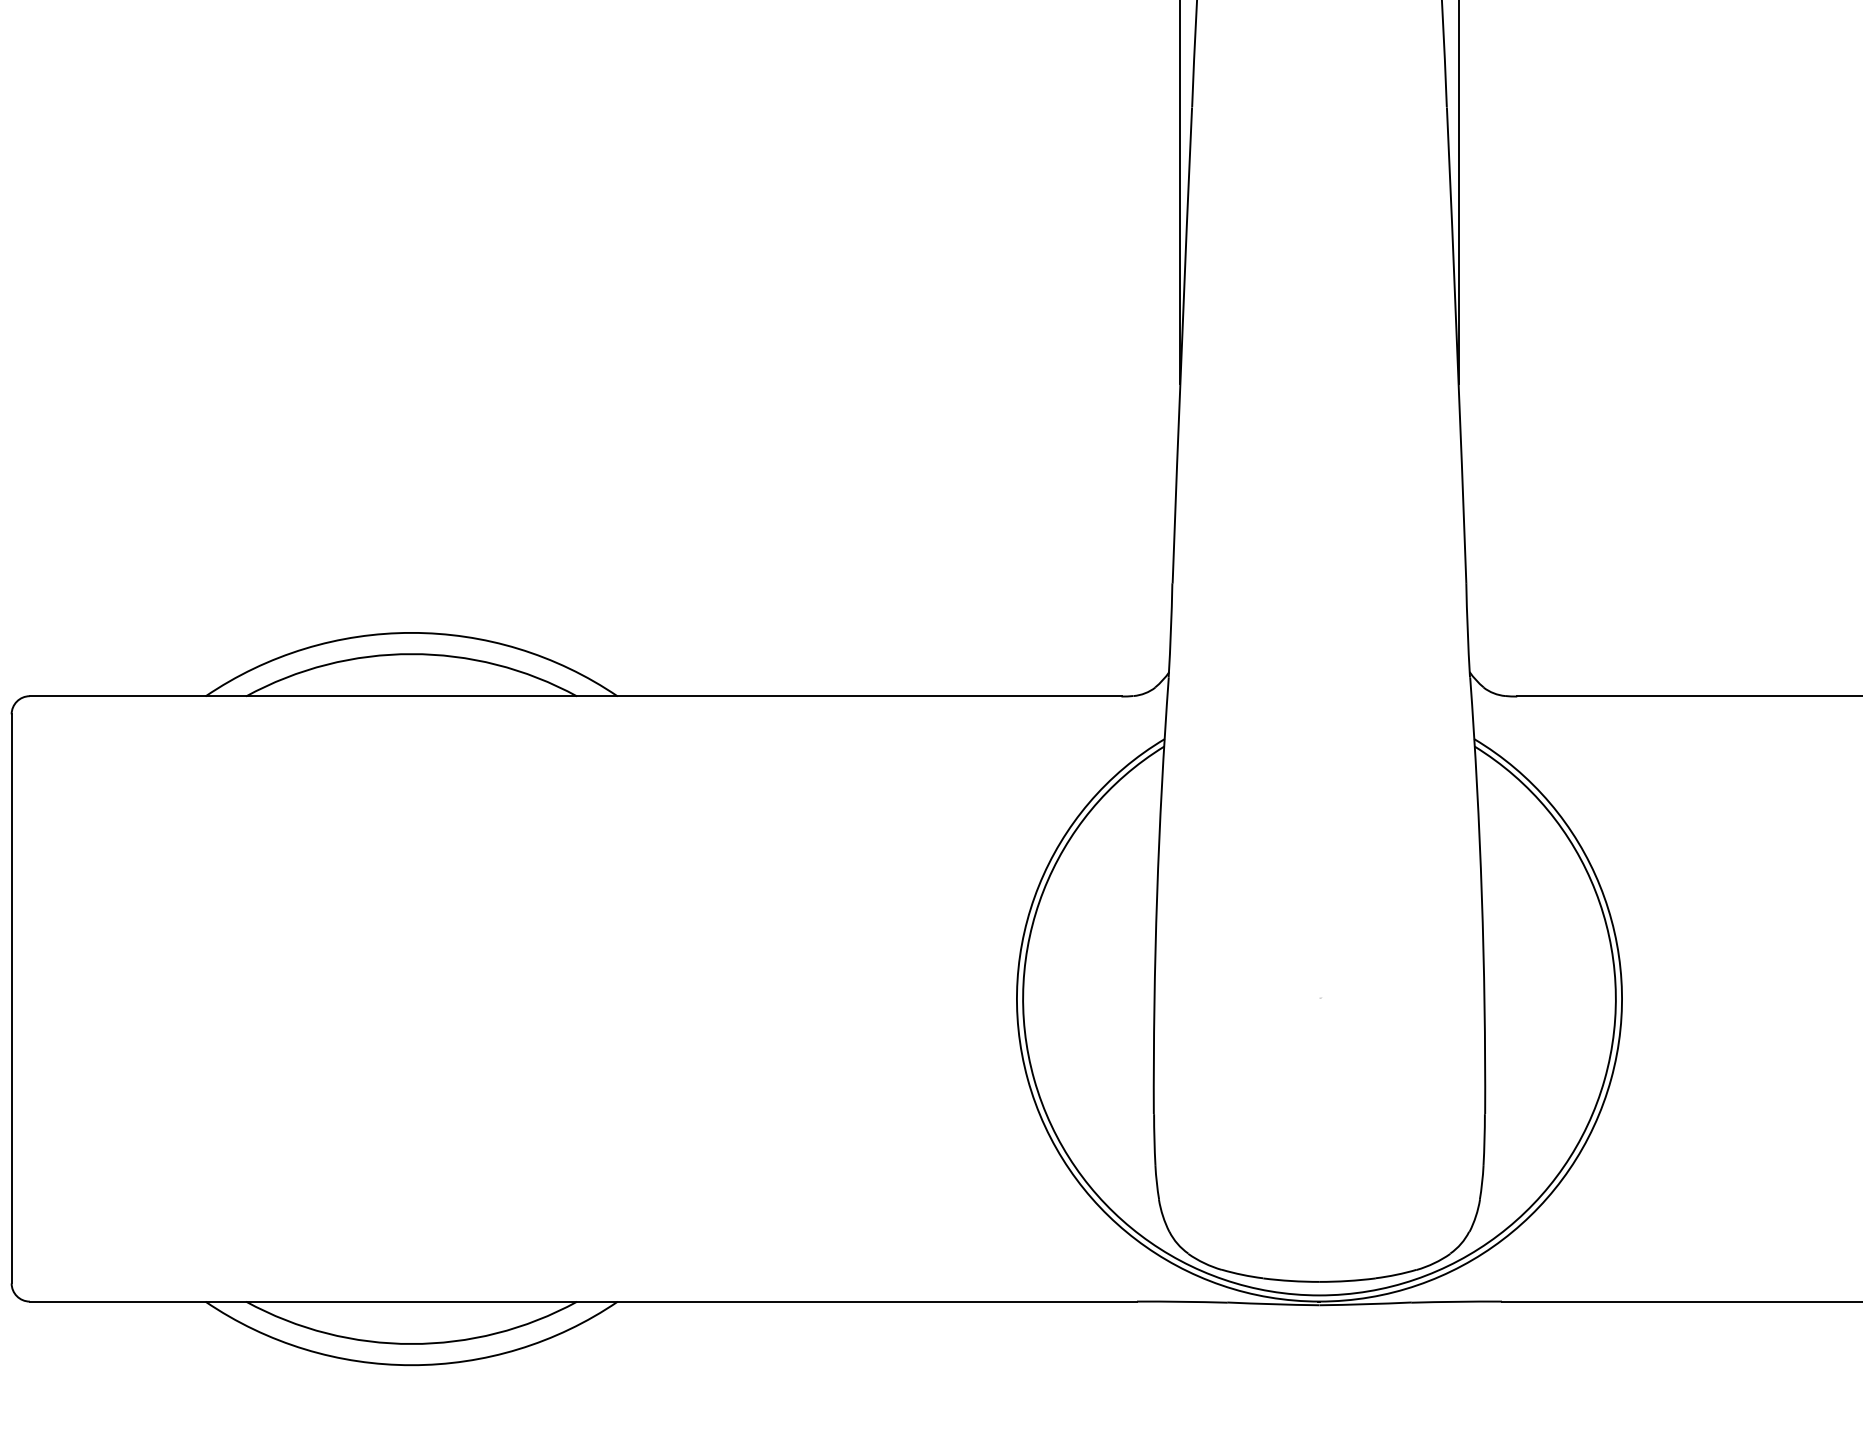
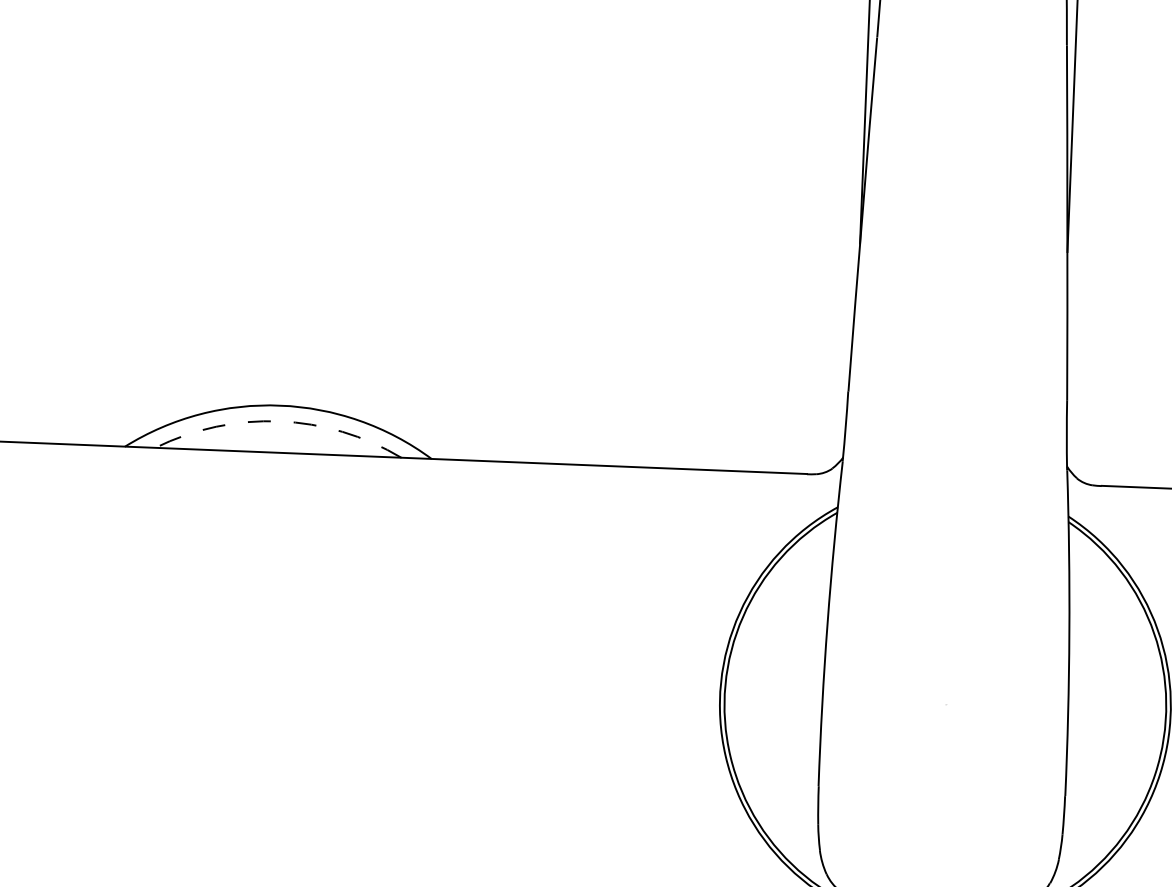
arc: (411, 654) -> (279, 421), solid -> dashed

